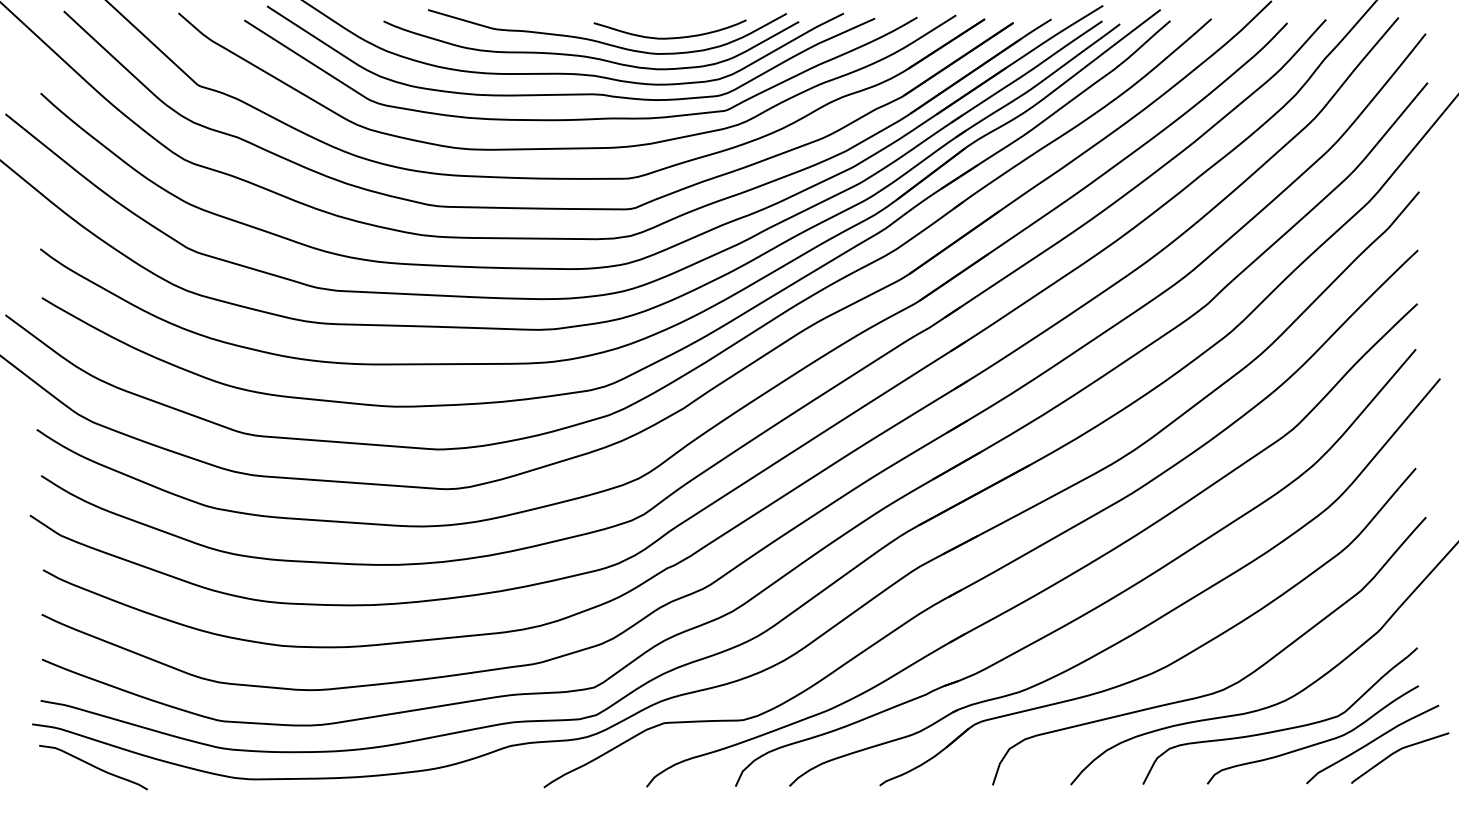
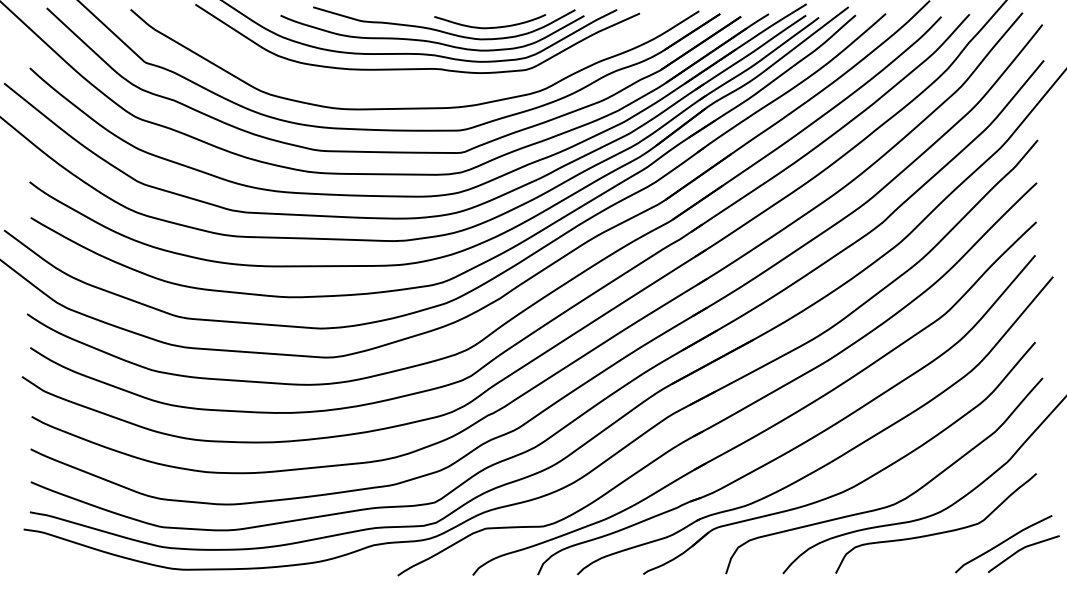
curve: (580, 118) -> (424, 86), removed
curve: (1314, 743) -> (961, 543), removed
curve: (93, 767) -> (68, 561), removed

